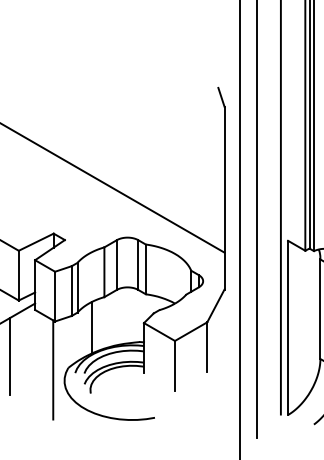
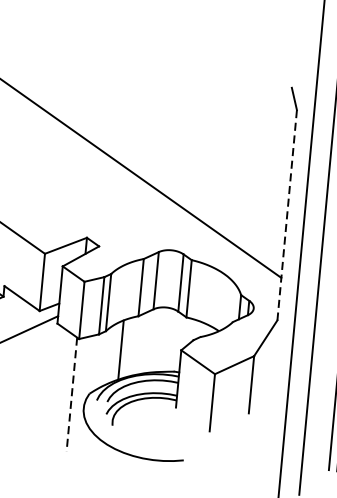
line: (224, 198) -> (287, 215), solid -> dashed
line: (10, 355) -> (24, 373), removed
line: (53, 369) -> (72, 394), solid -> dashed

